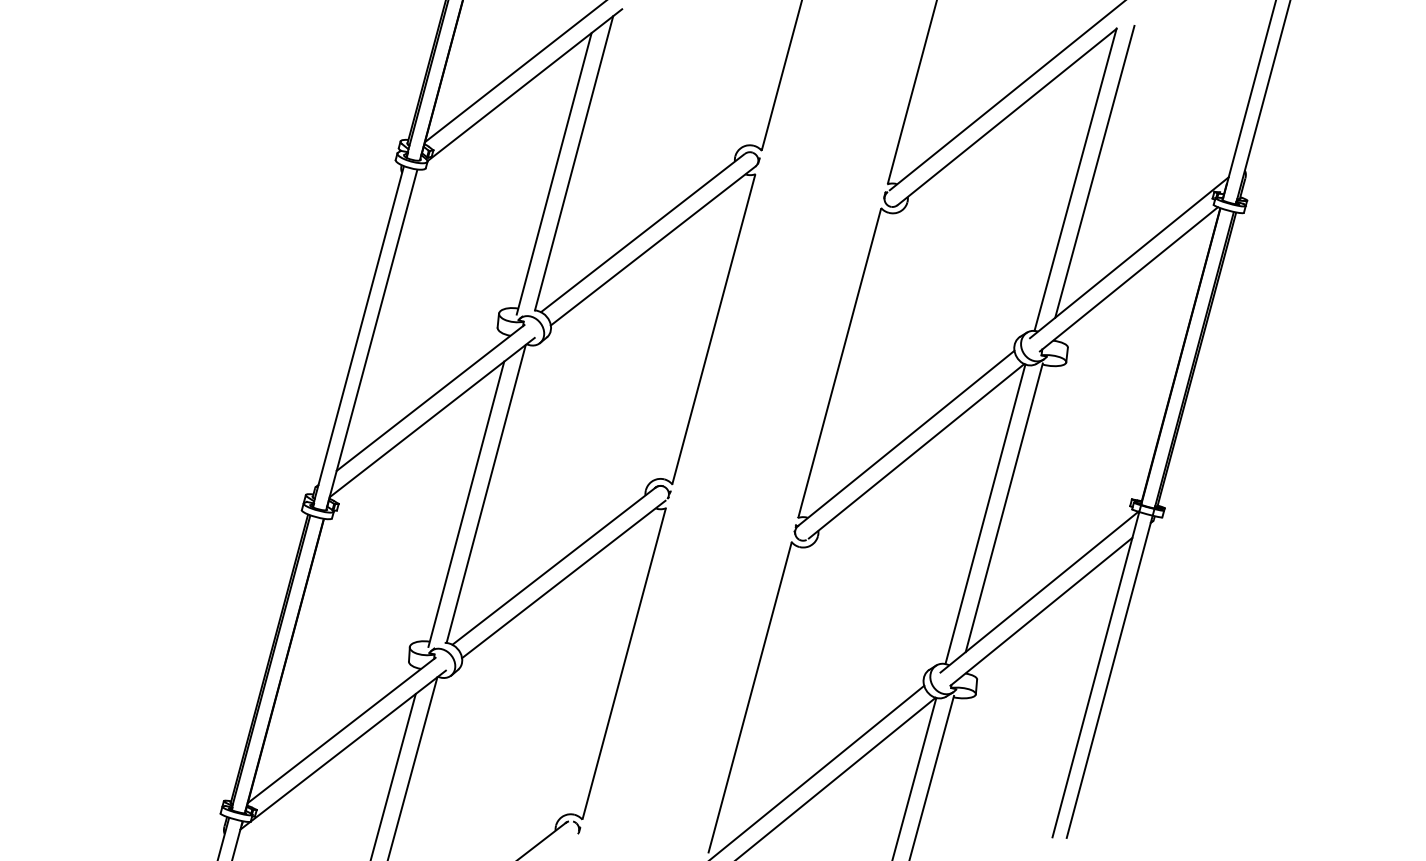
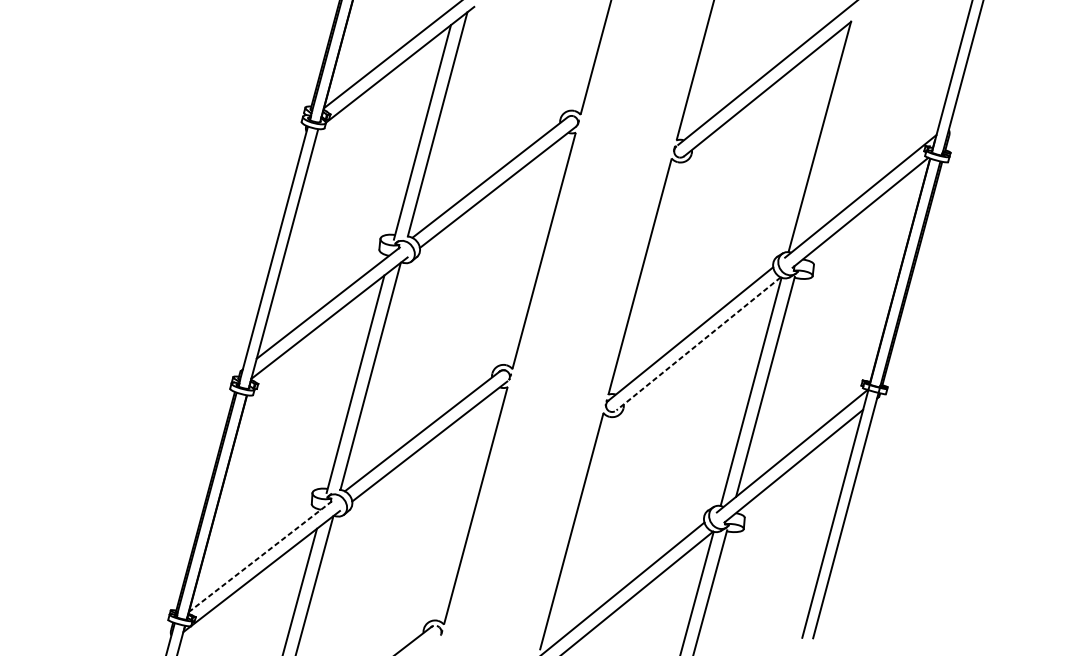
line: (1094, 171) -> (834, 130), removed
line: (916, 451) -> (698, 344), solid -> dashed
line: (341, 730) -> (260, 556), solid -> dashed

